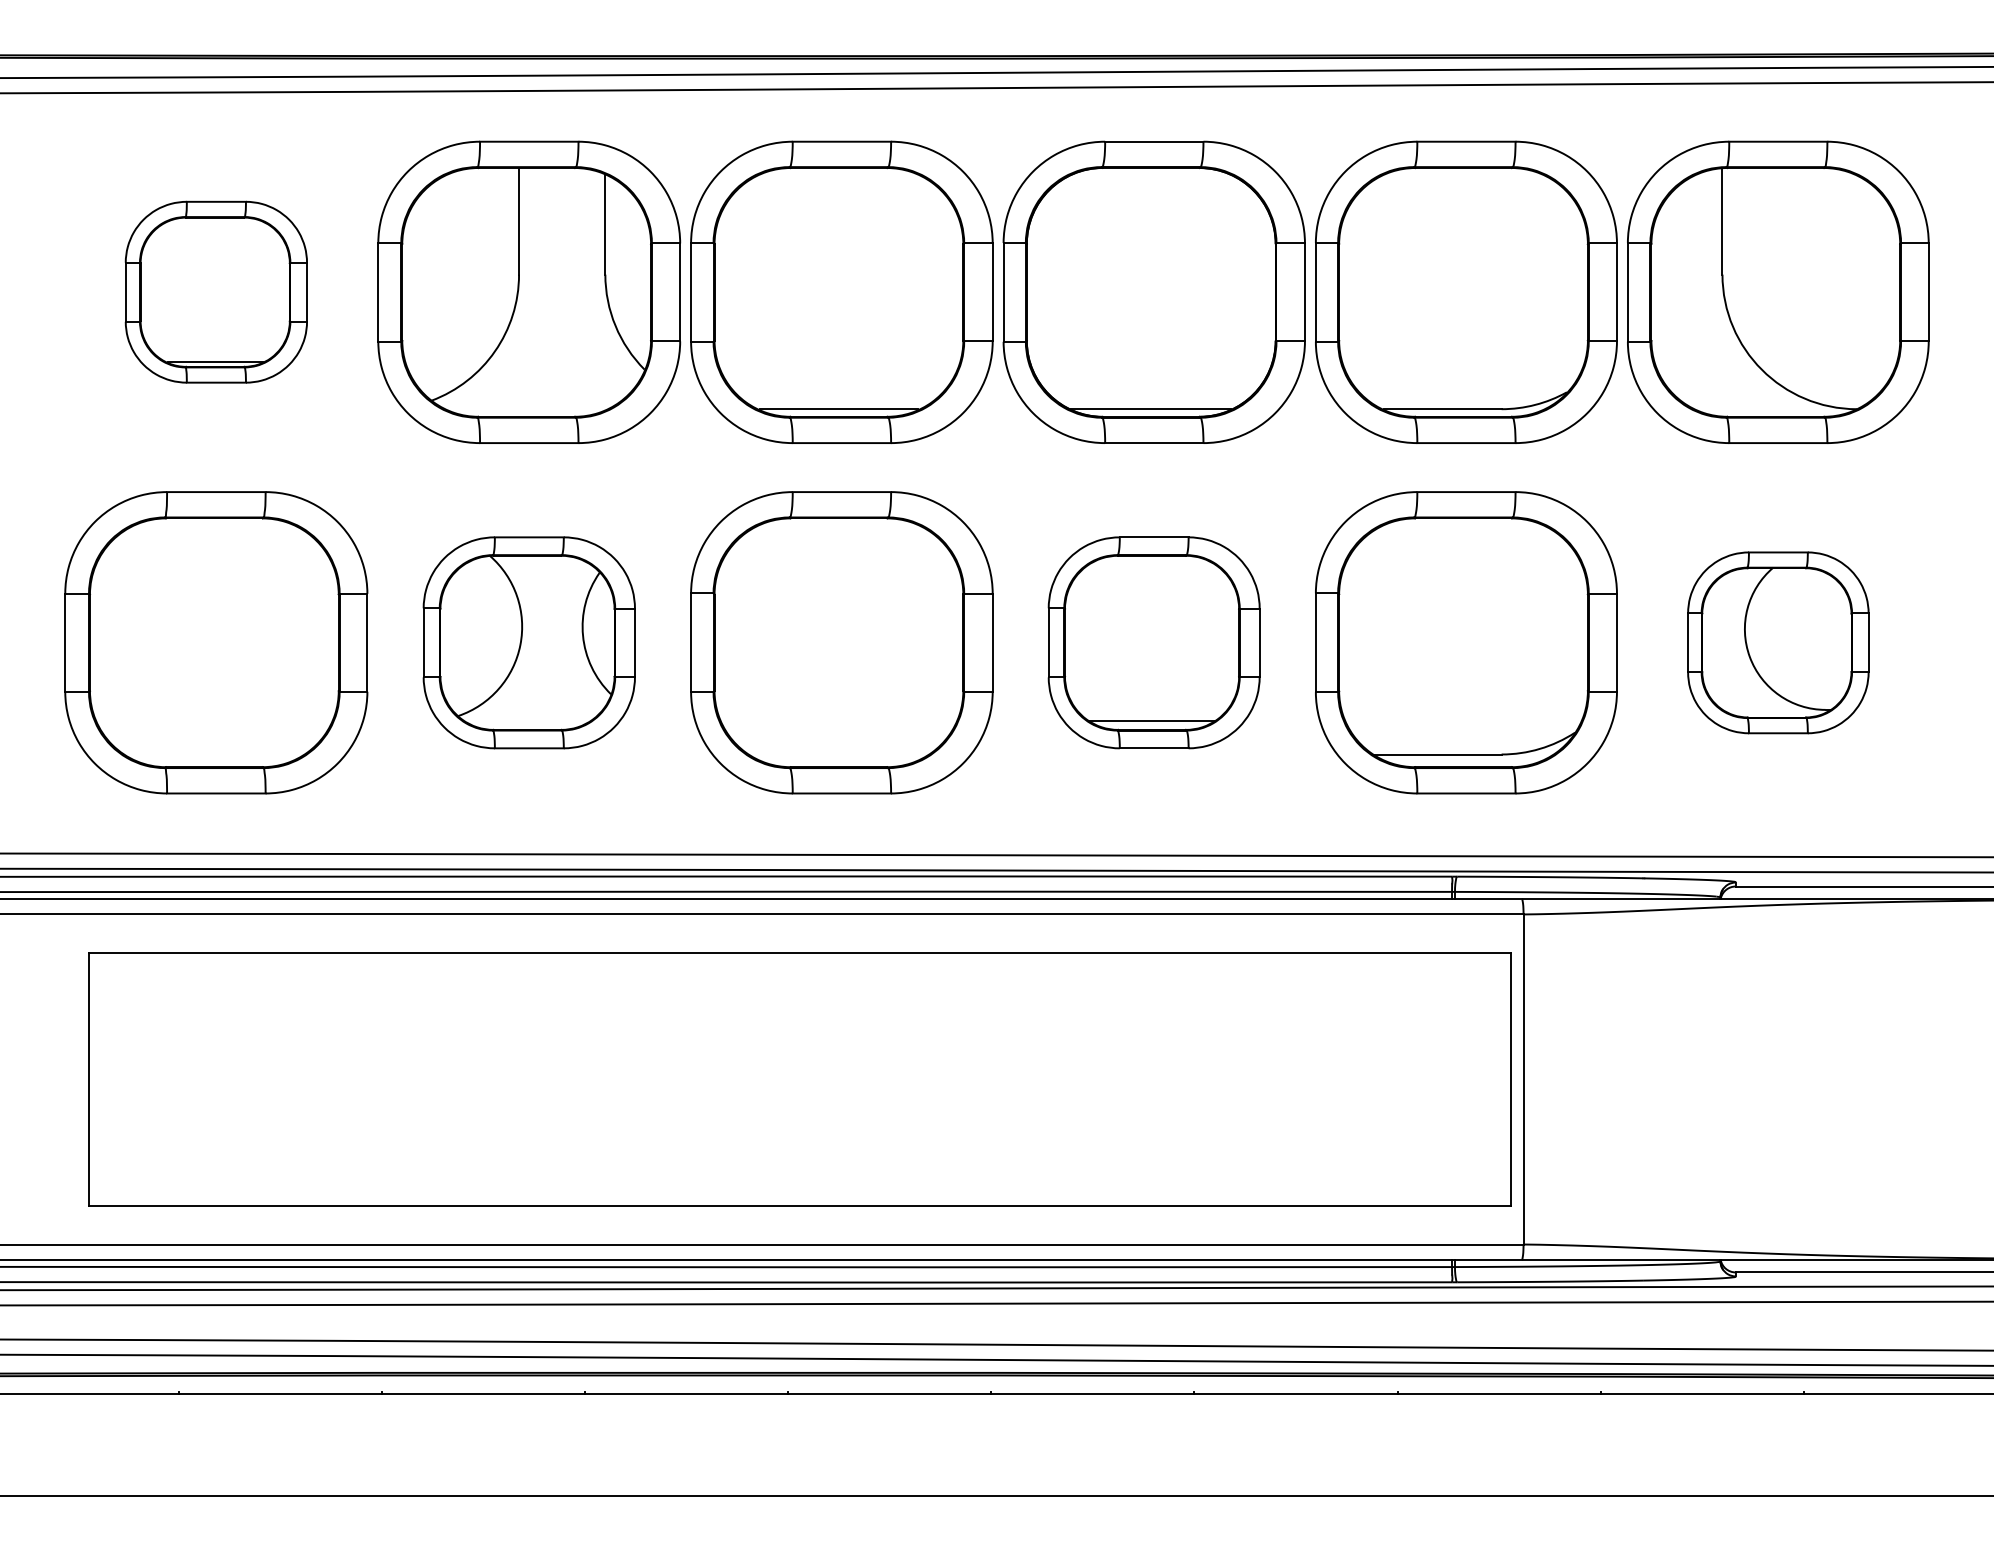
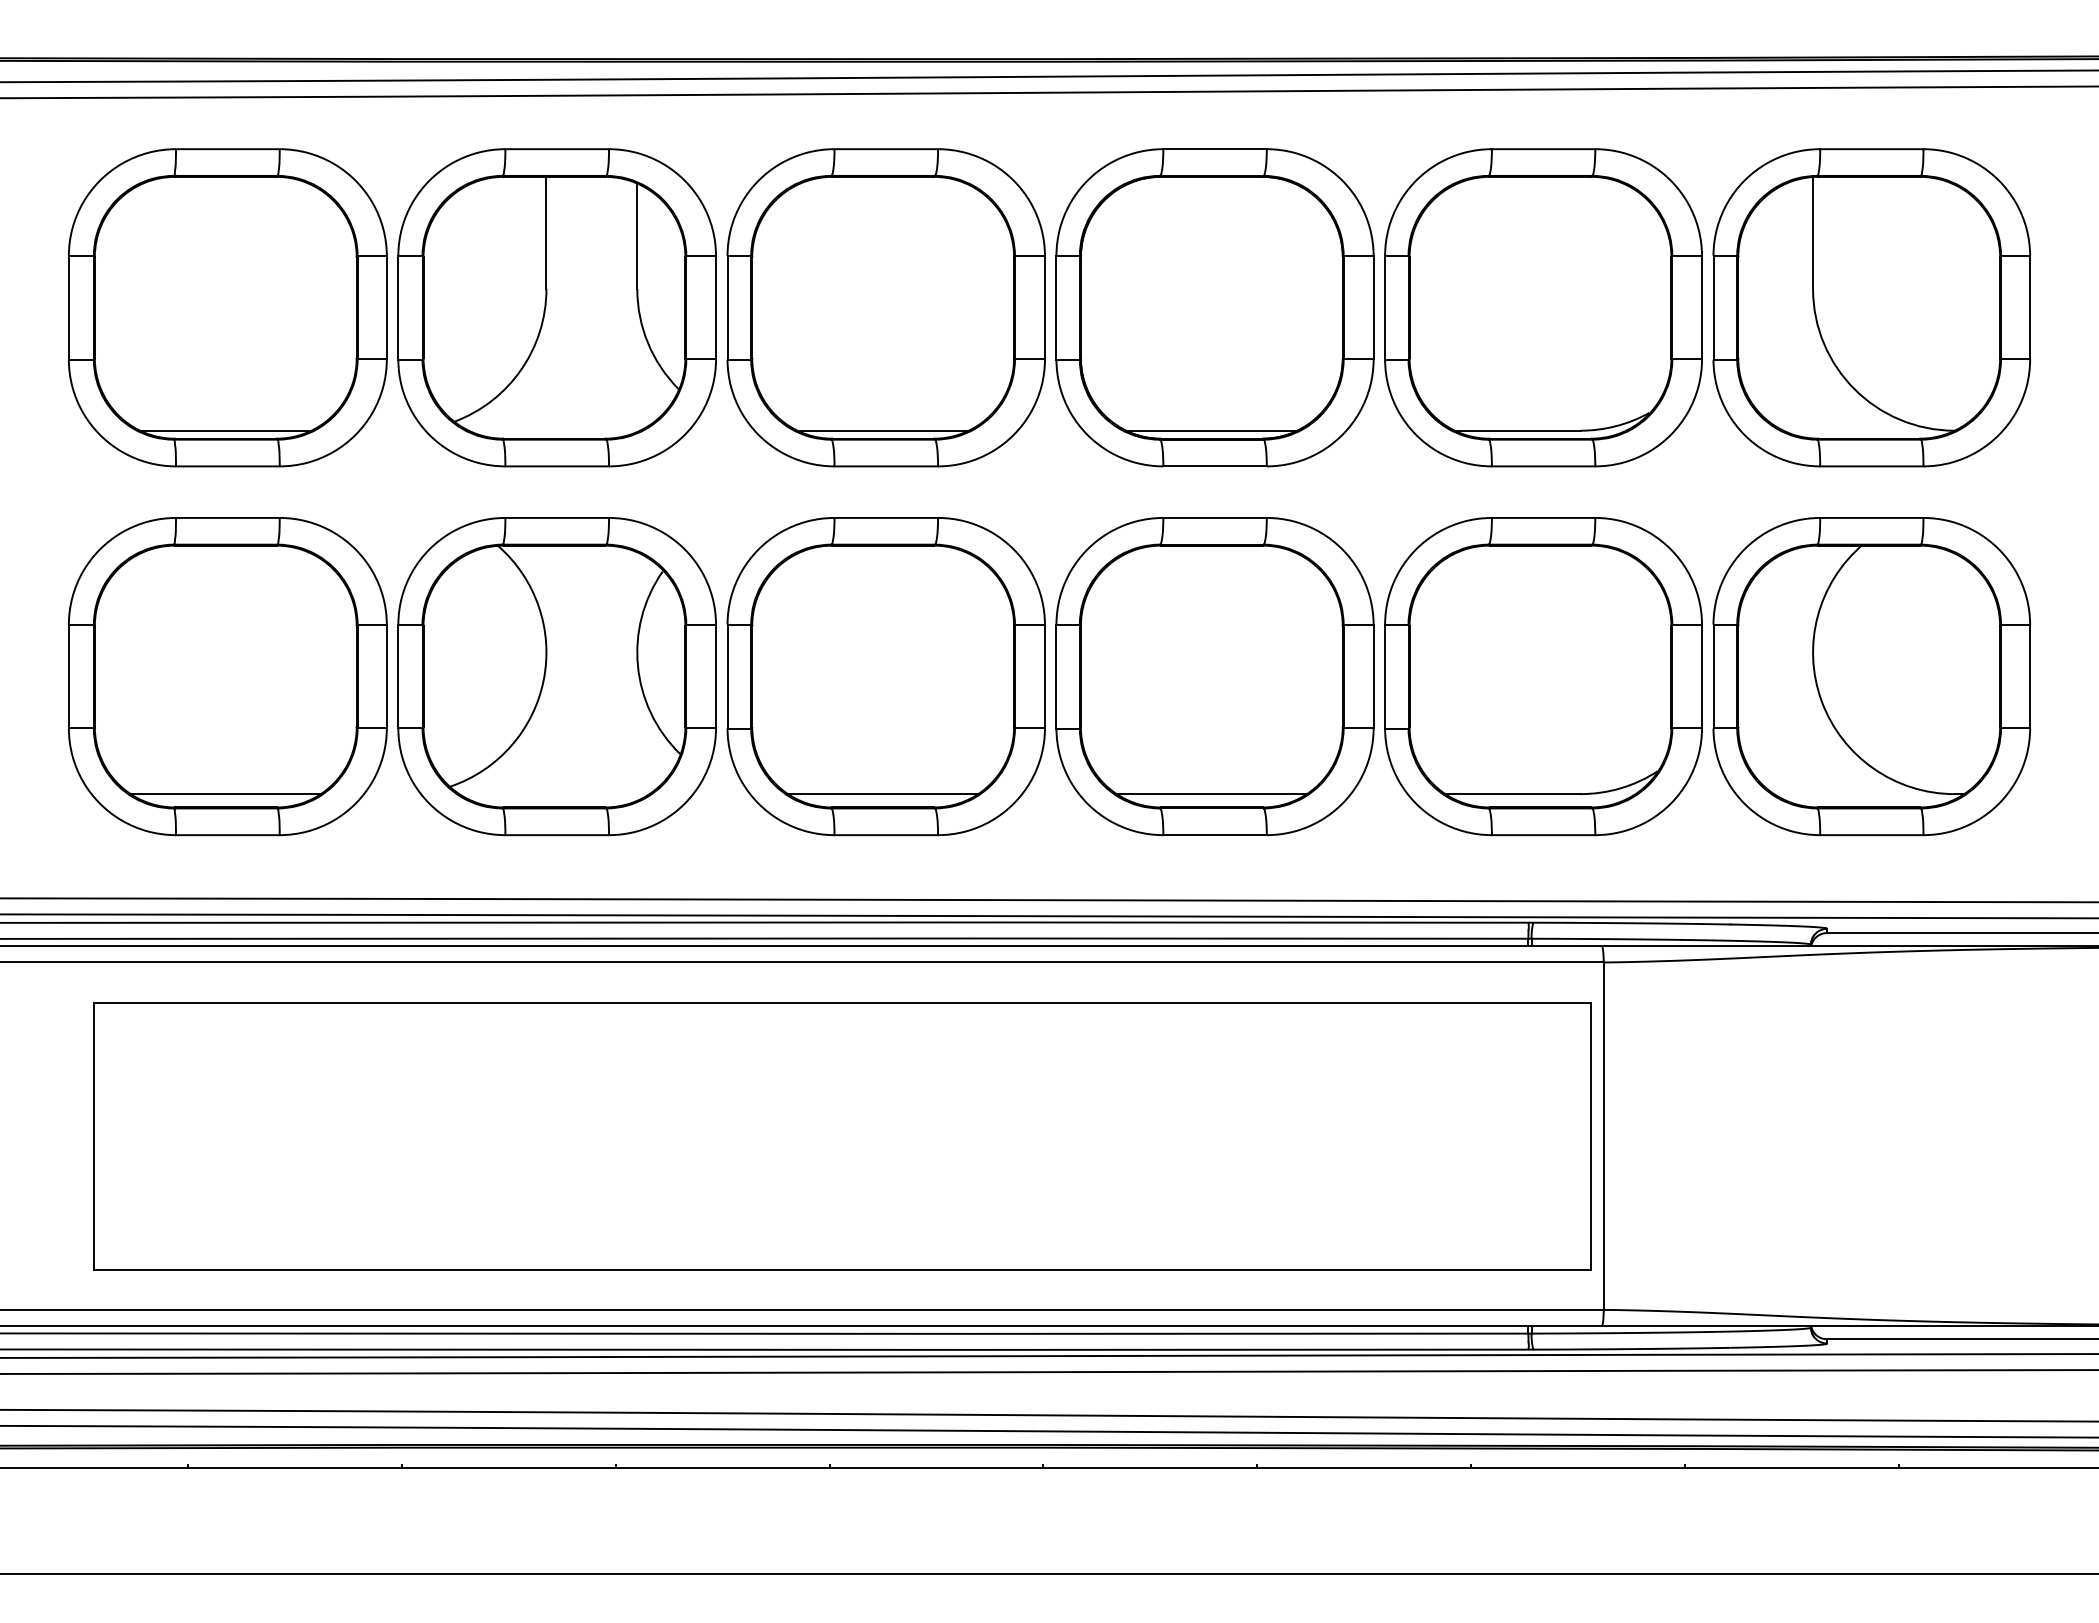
part: (216, 291) -> (228, 306), size x1.67
part: (529, 642) -> (557, 676), size x1.43
part: (1153, 642) -> (1214, 676), size x1.43
part: (1778, 642) -> (1872, 676), size x1.67
line: (214, 754) -> (225, 794), added
line: (838, 754) -> (882, 794), added

